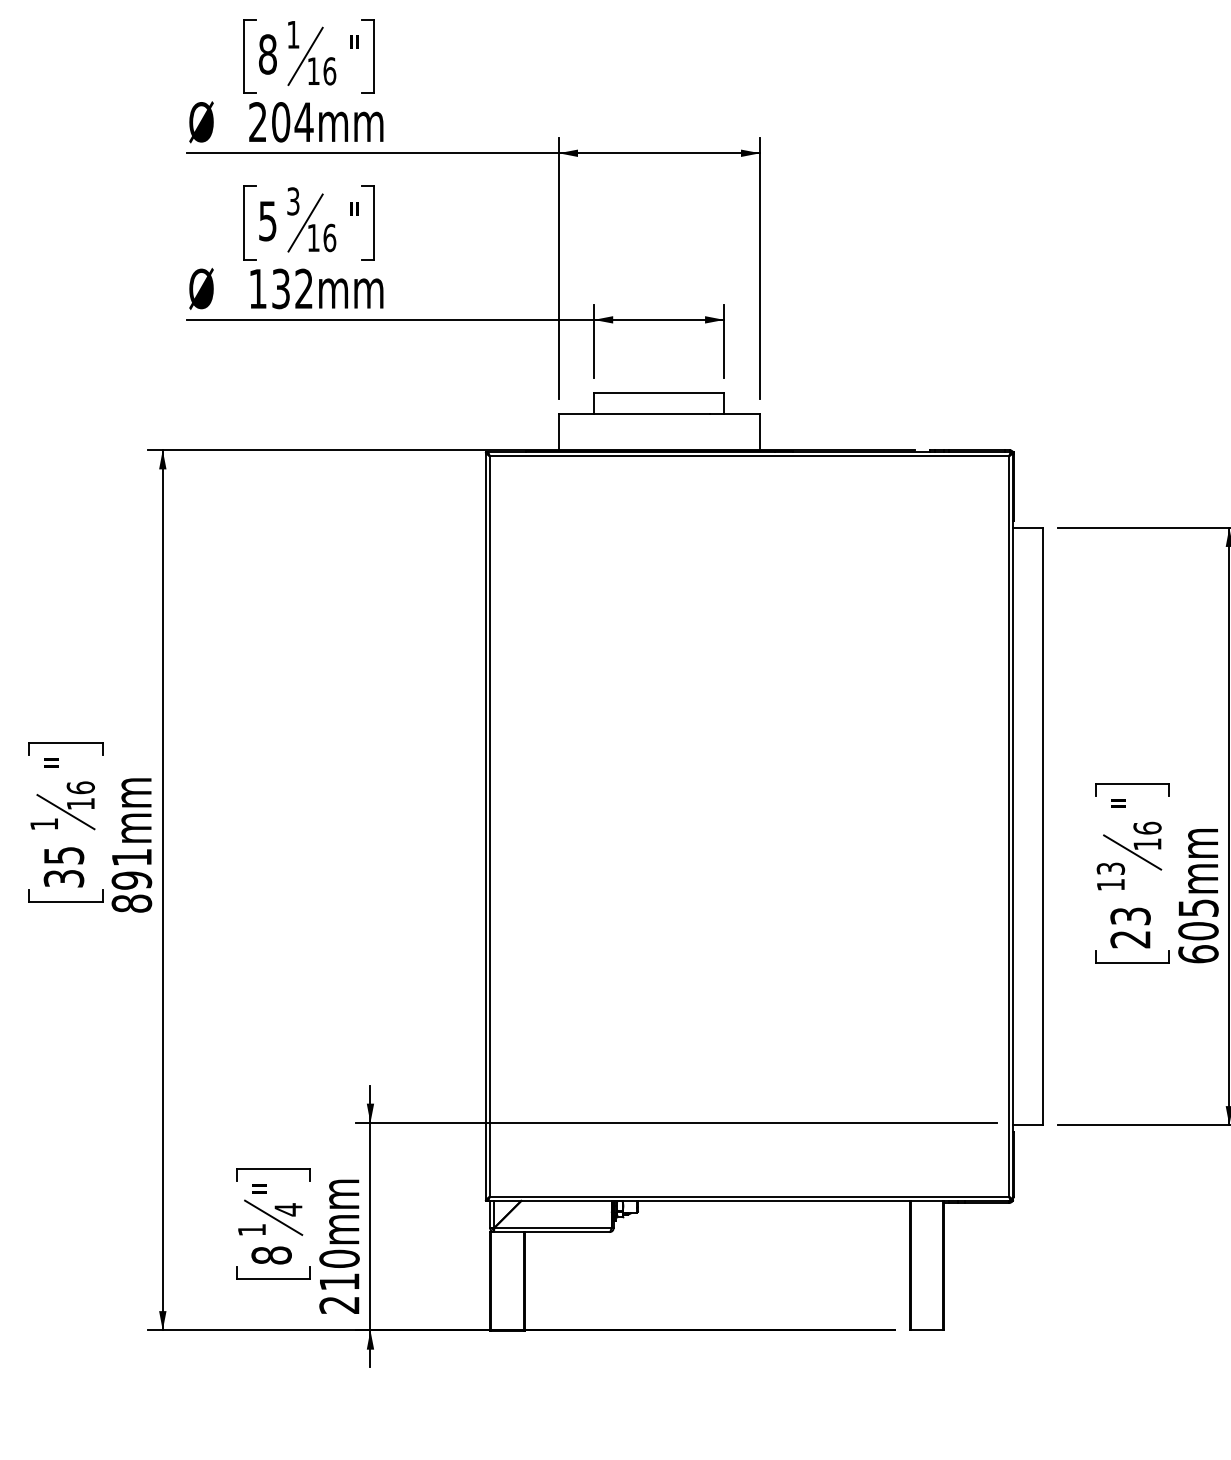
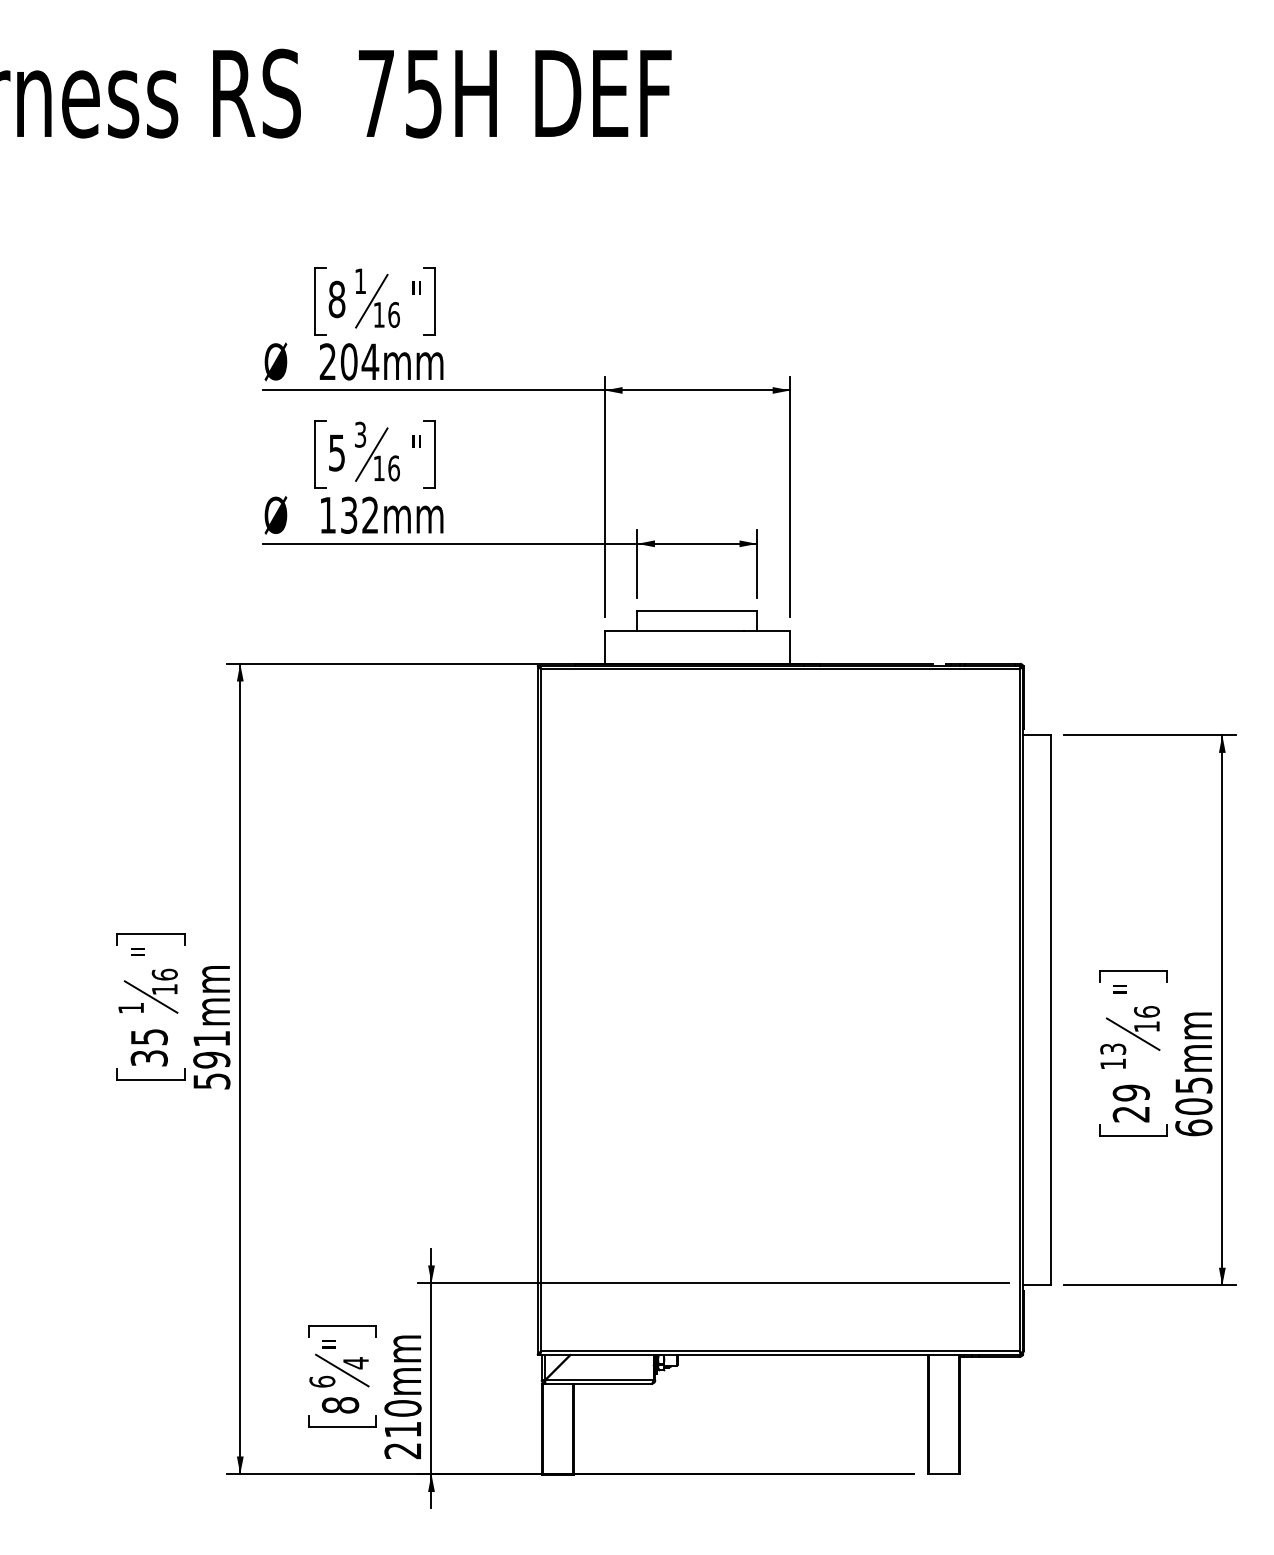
text: (131, 903) -> (211, 1081), 891mm -> 591mm
text: (1129, 915) -> (1130, 1092), 23 -> 29
text: (252, 1229) -> (322, 1381), 1 -> 6

